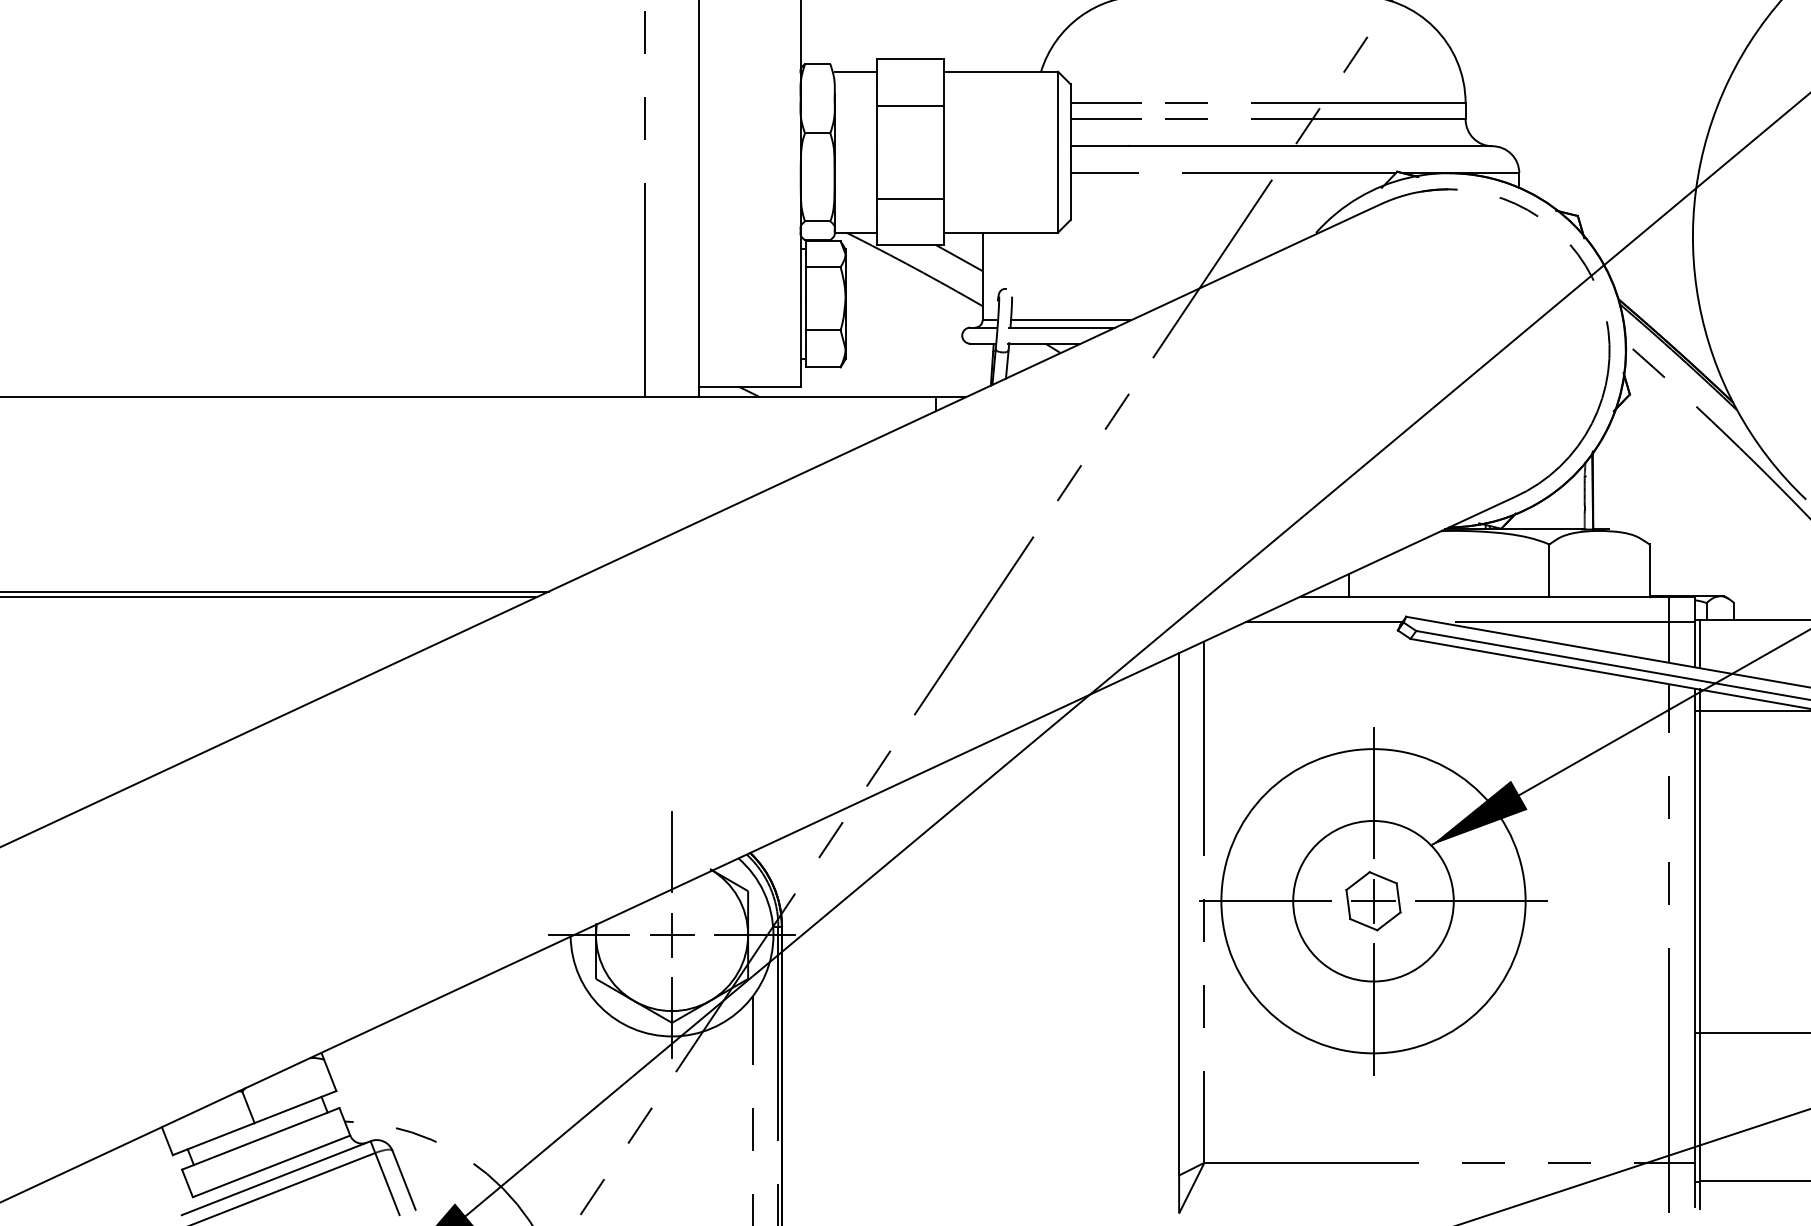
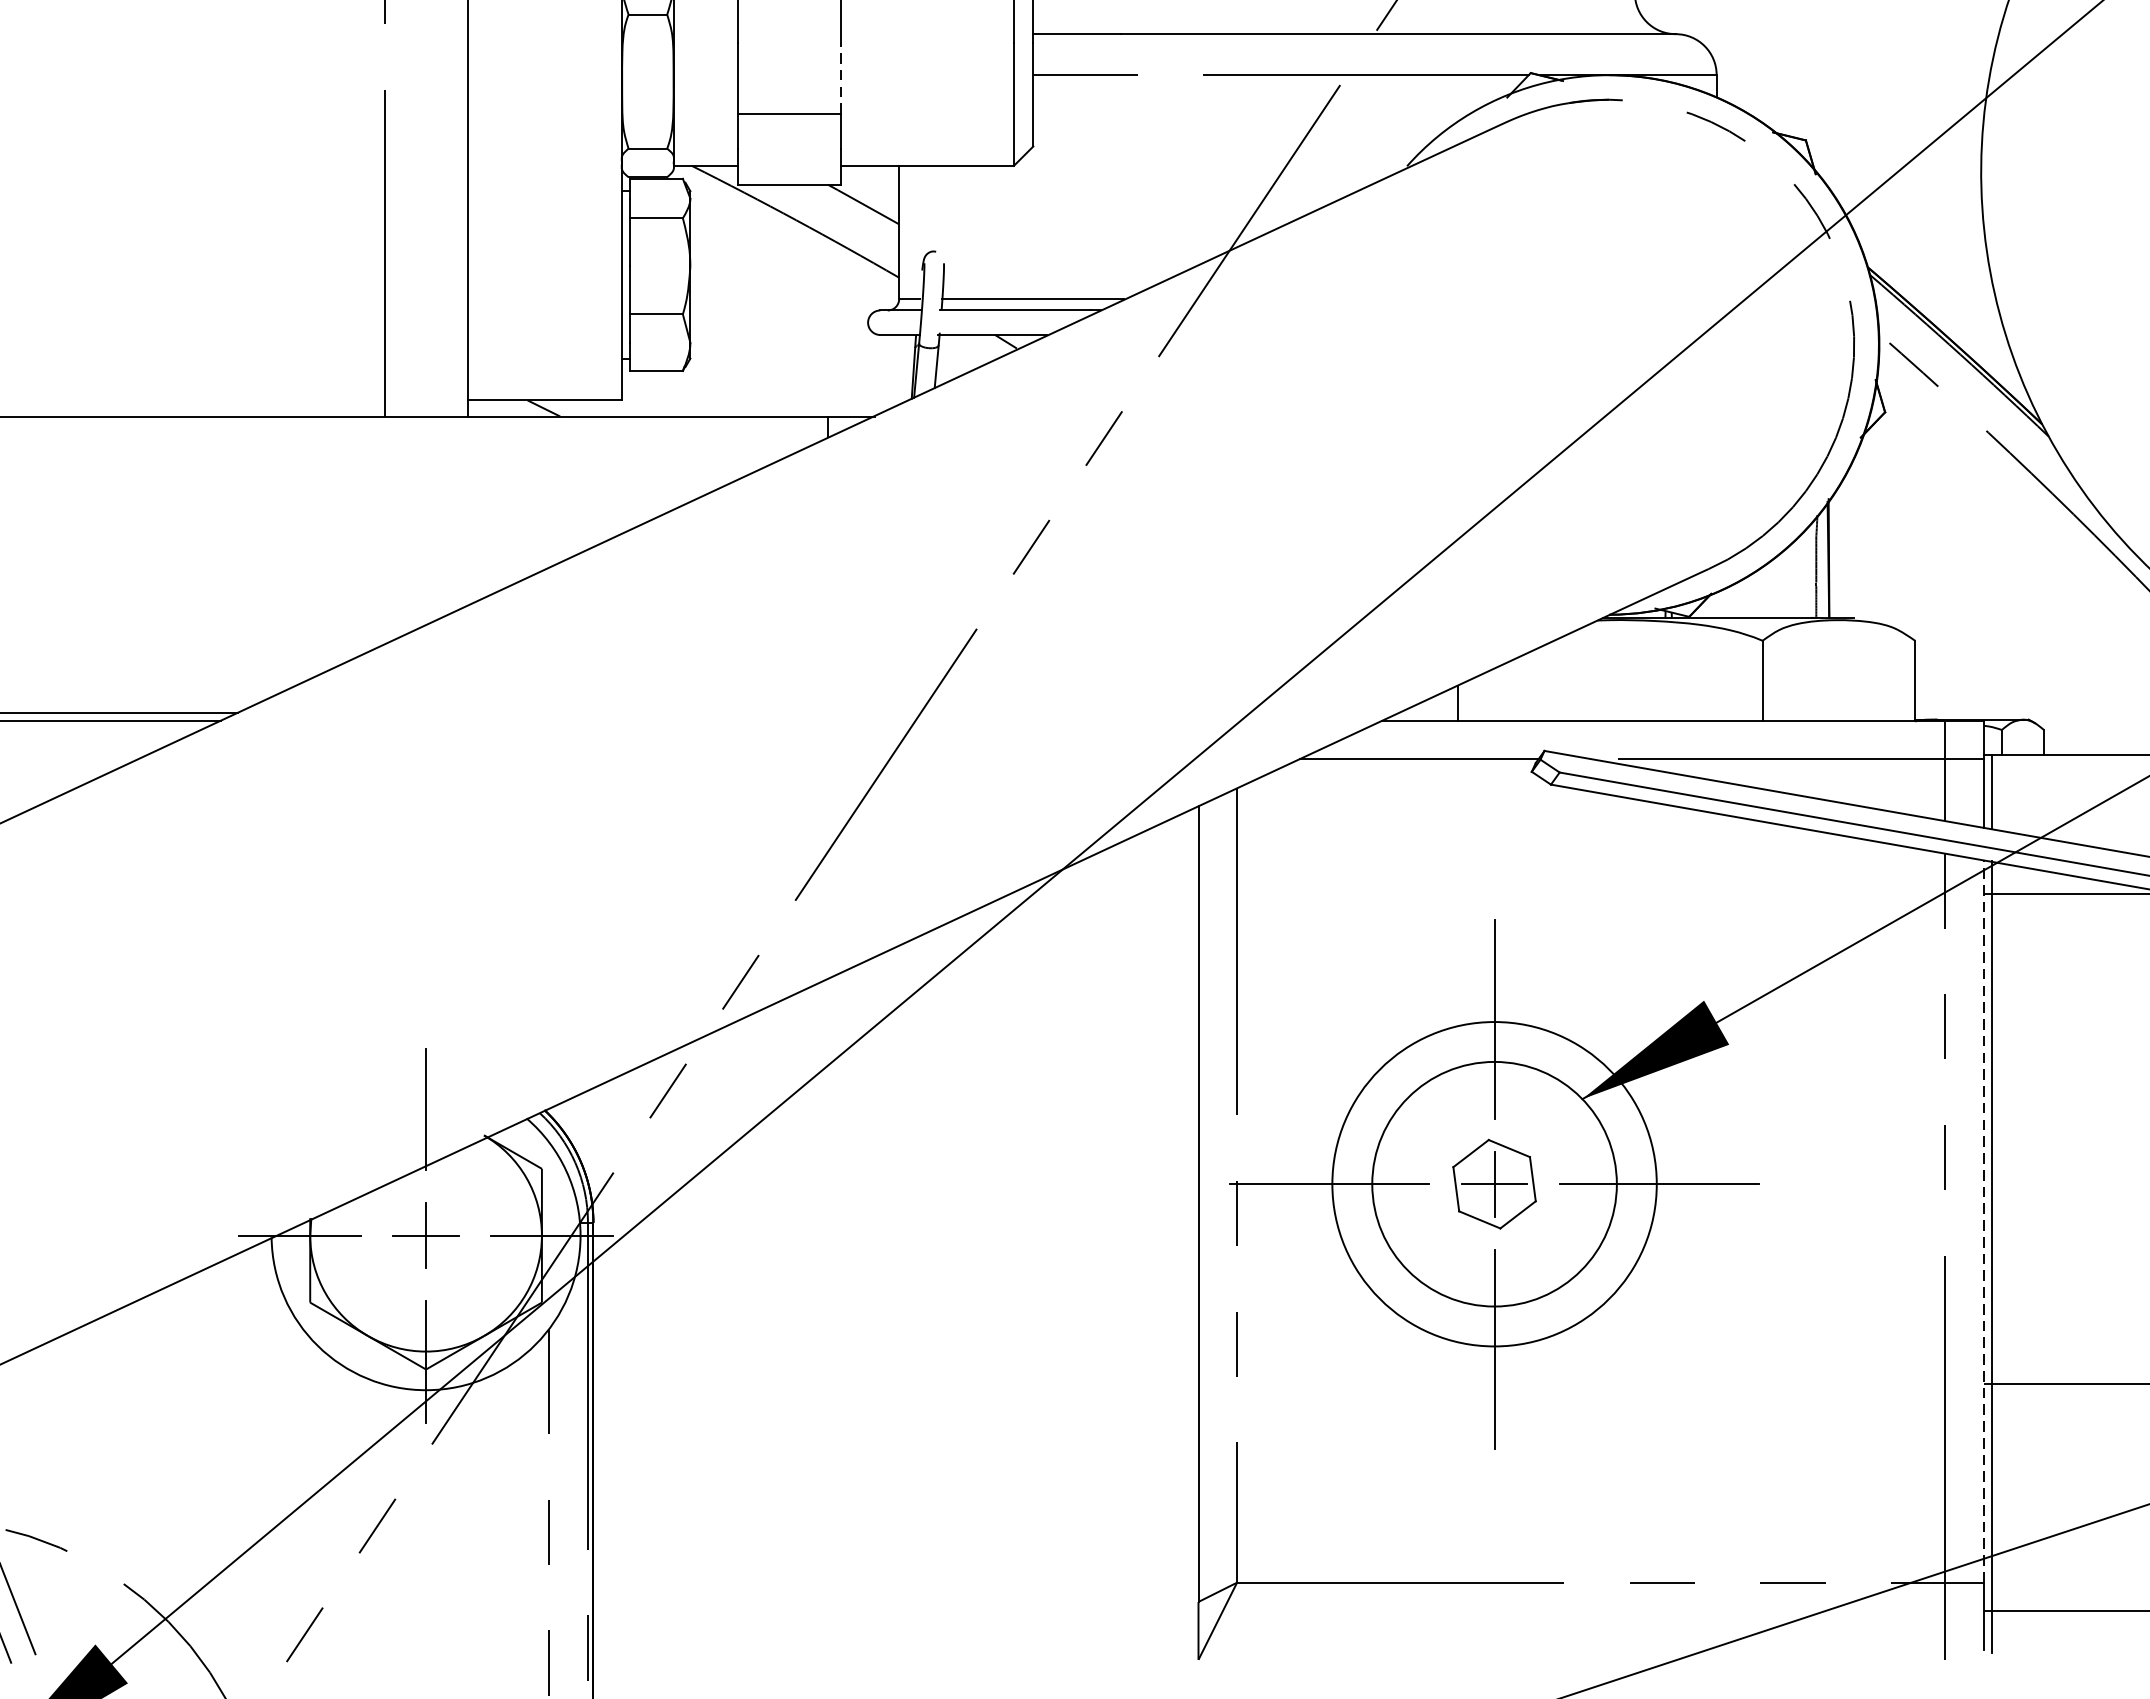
line: (944, 174) -> (841, 77), solid -> dashed
circle: (1373, 901) -> (1494, 1184), size x0.7
line: (1694, 925) -> (1983, 1221), solid -> dashed

